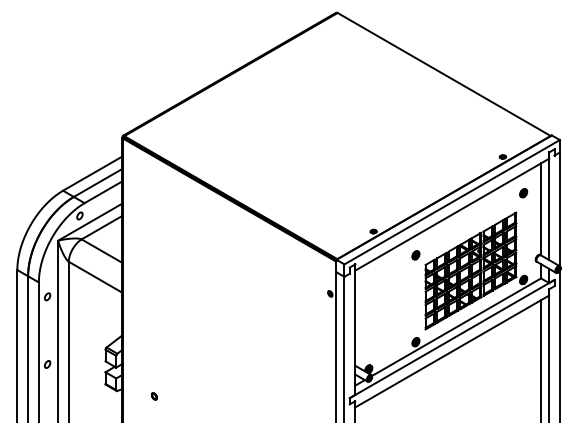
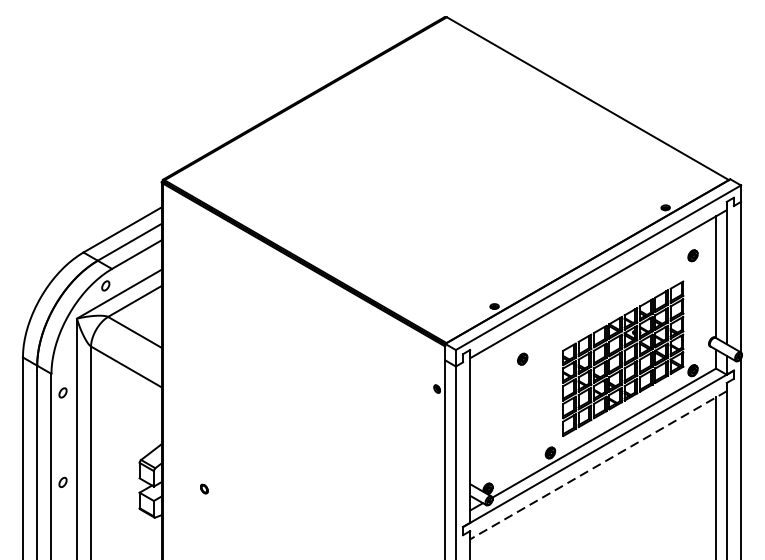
part: (415, 255) -> (522, 359), moved
line: (452, 351) -> (598, 465), solid -> dashed
part: (153, 396) -> (203, 489), moved

